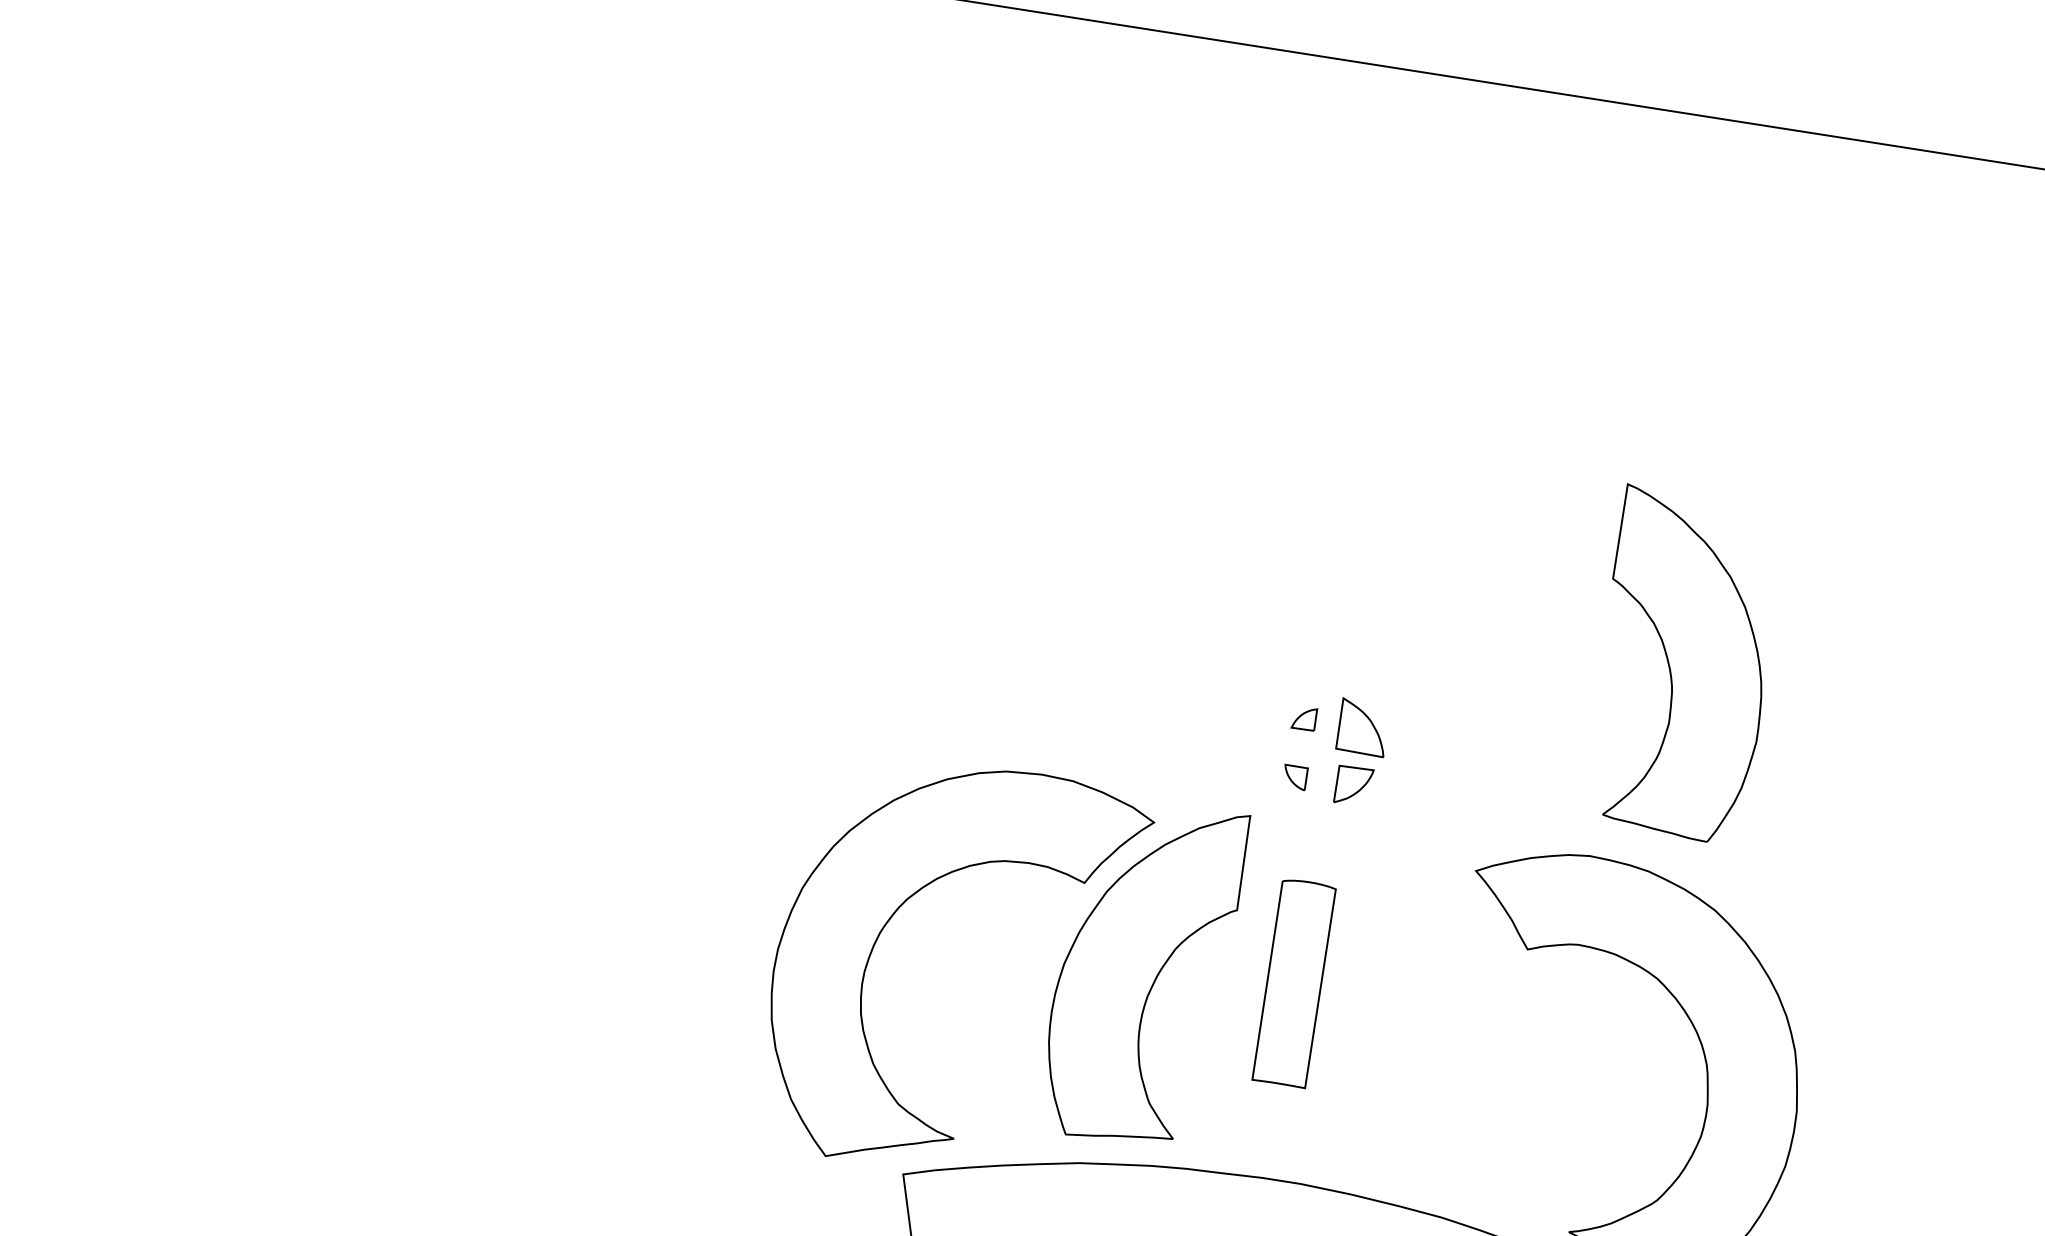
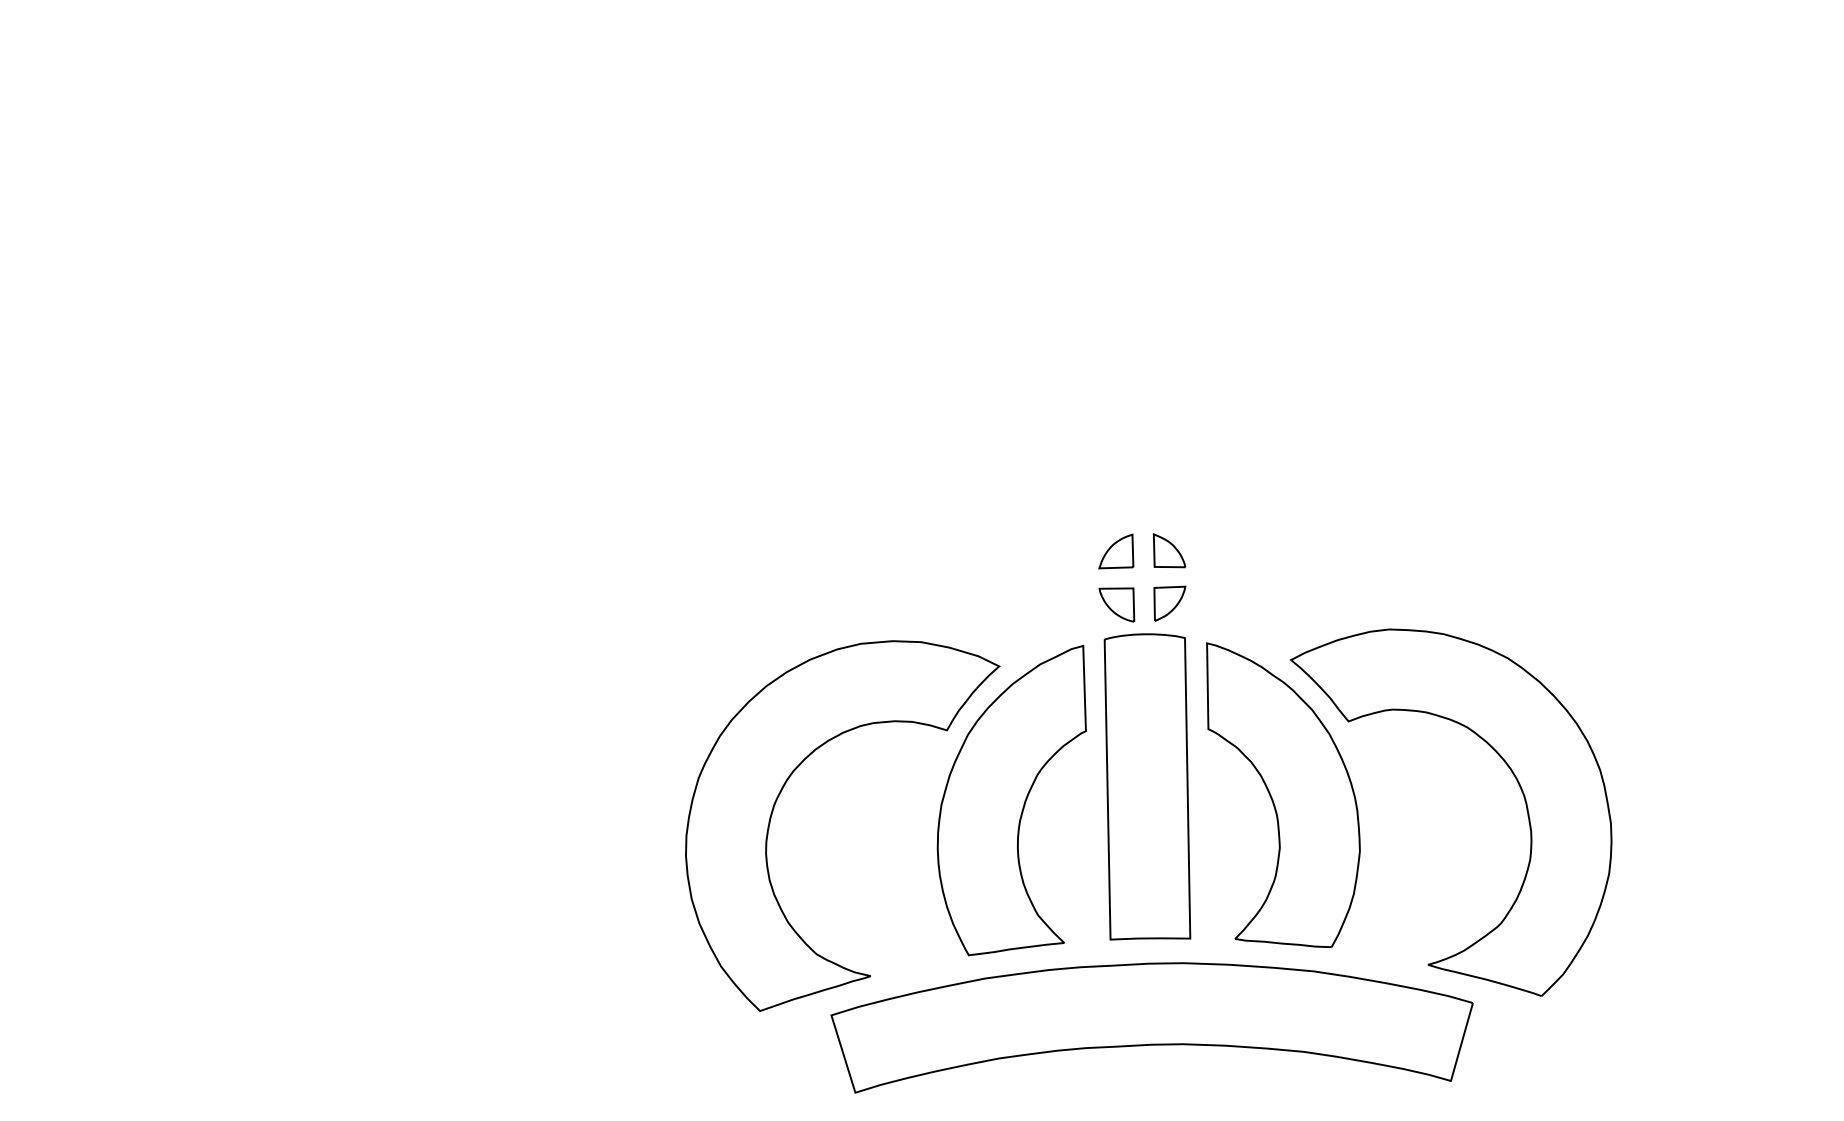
part: (1683, 664) -> (1283, 794), moved
part: (1304, 718) -> (1116, 551), size x1.67
part: (1363, 727) -> (1169, 550), size x0.71
part: (1294, 776) -> (1116, 604), size x1.67
part: (1294, 982) -> (1147, 786), size x1.67

